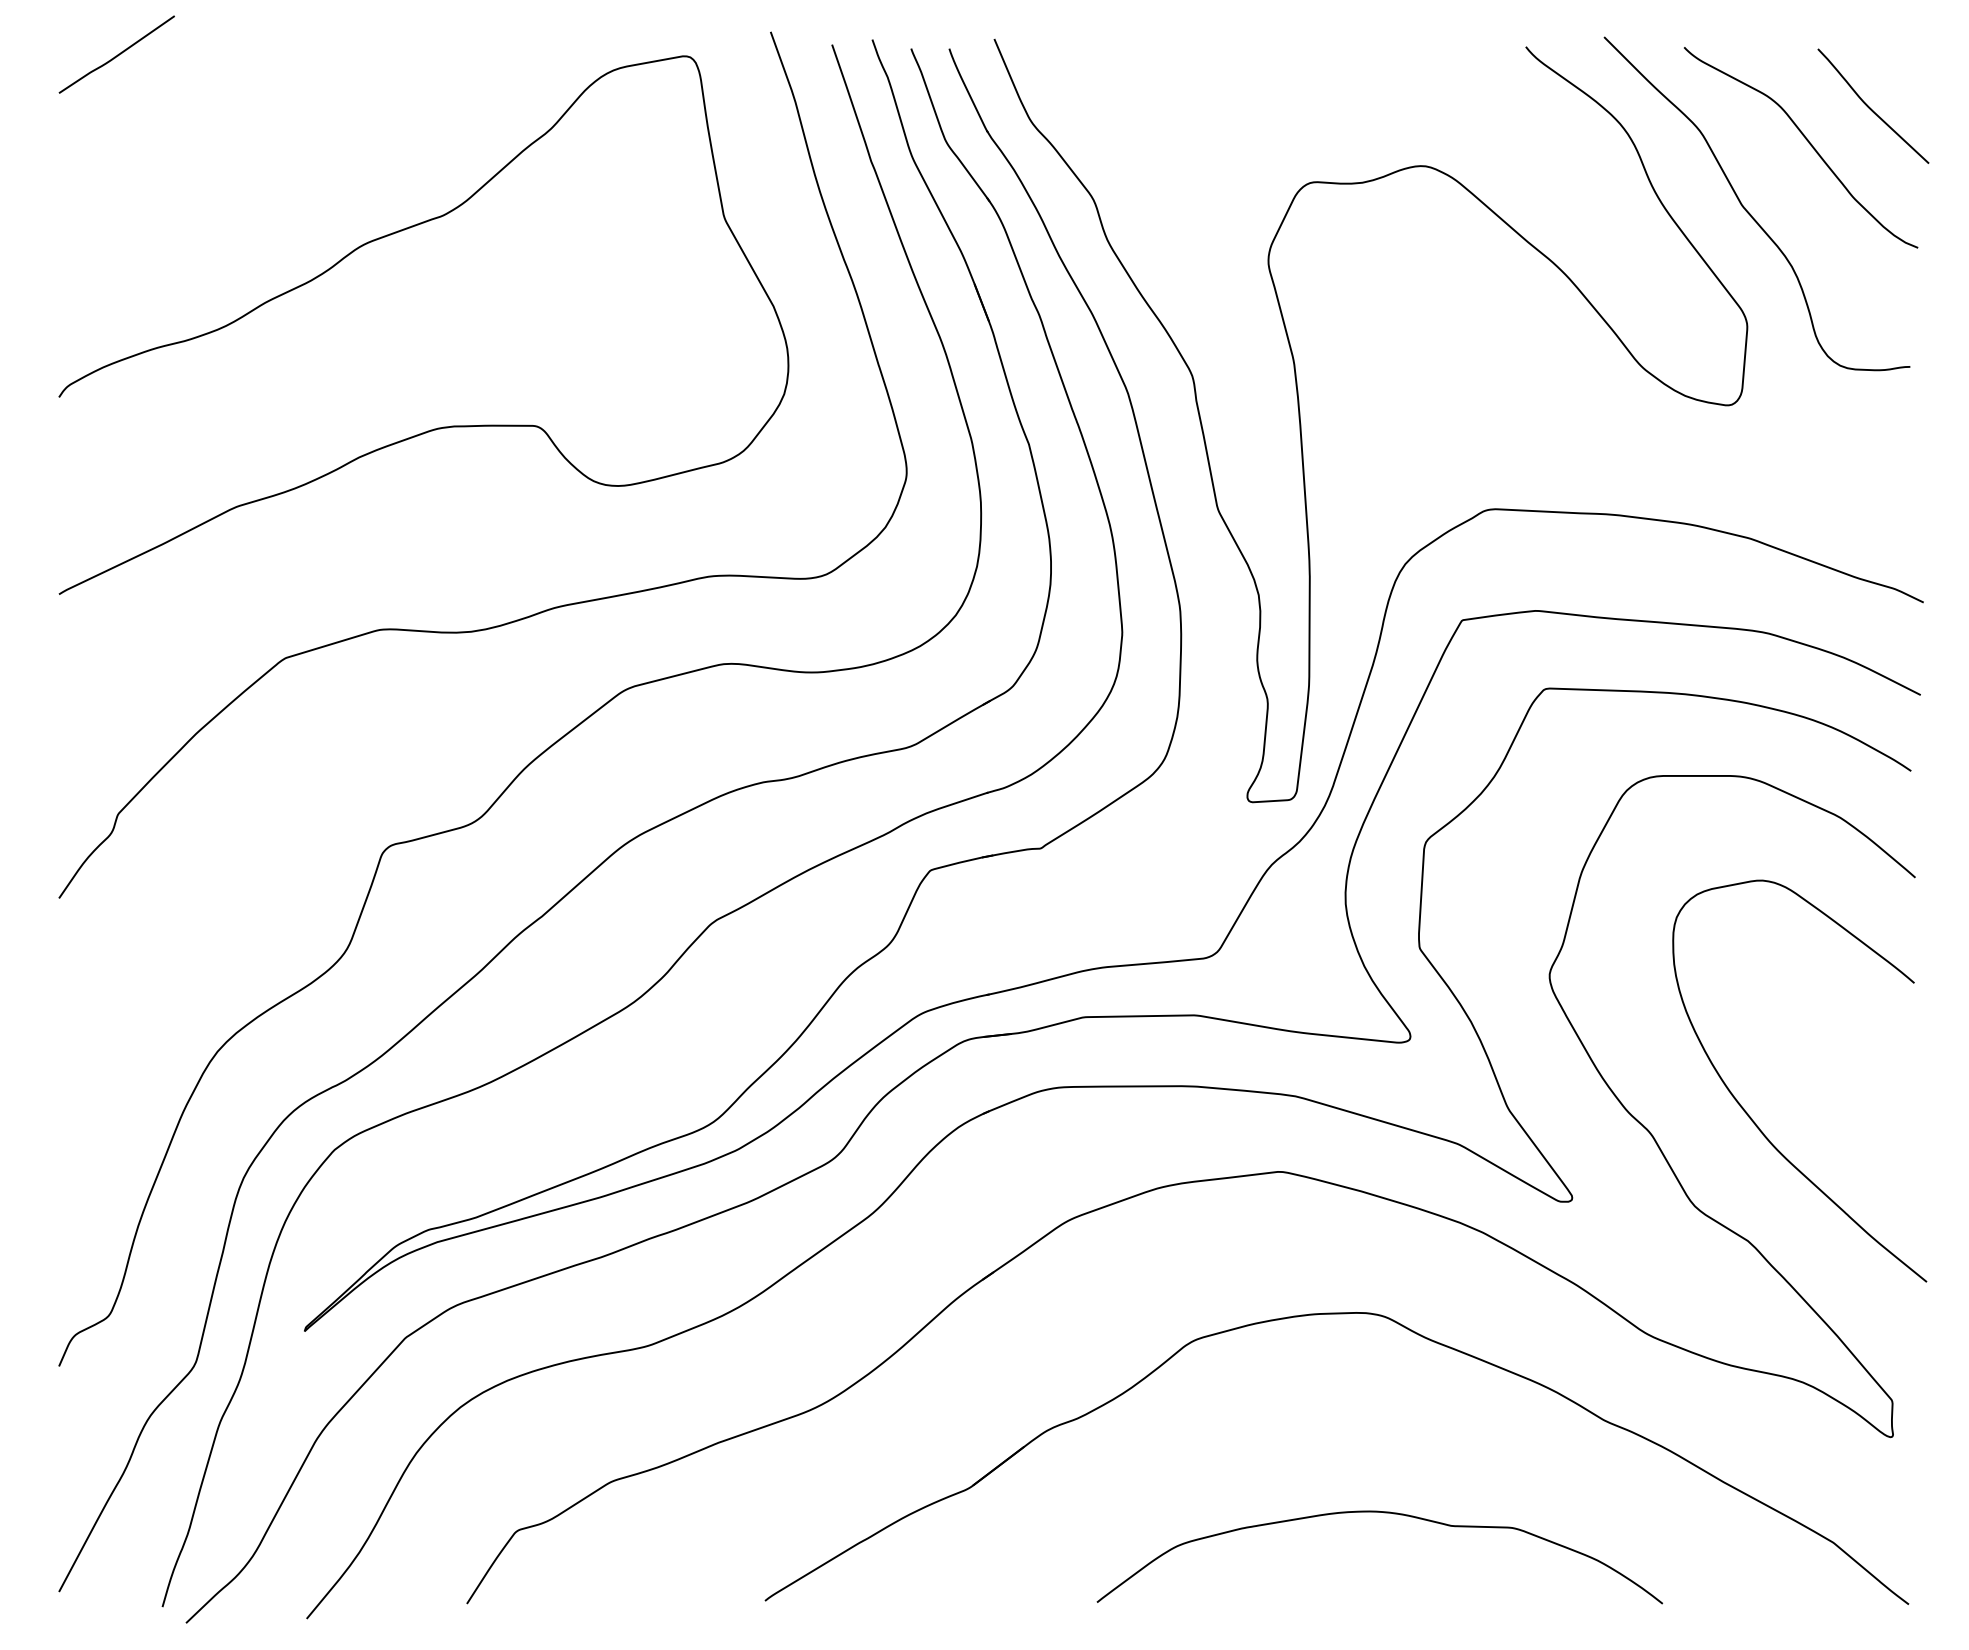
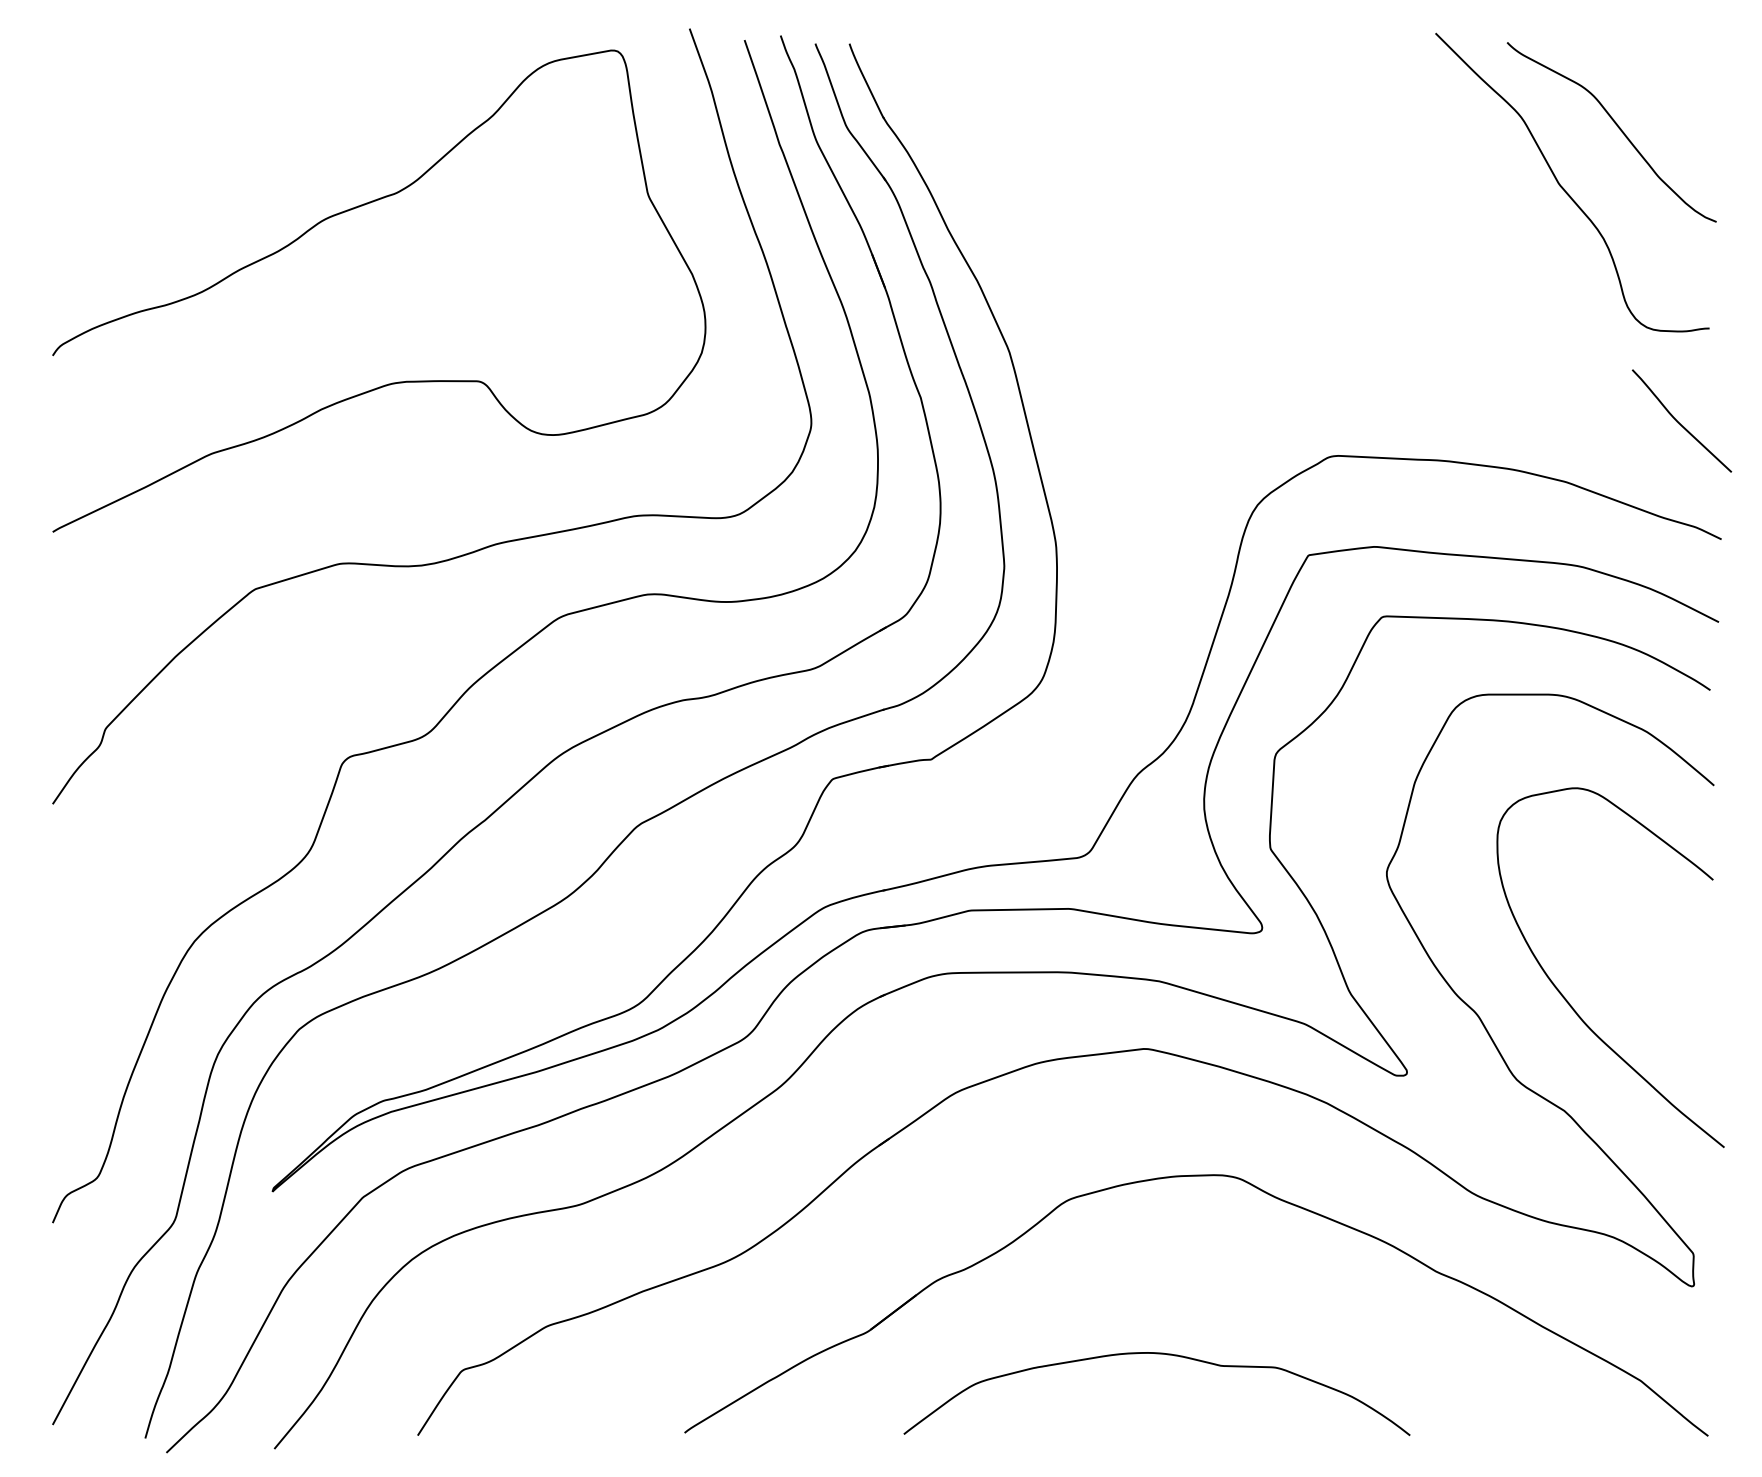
curve: (117, 54) -> (105, 48), removed
curve: (1870, 107) -> (1679, 422), moved
curve: (1301, 423) -> (1164, 379), removed
curve: (1384, 1513) -> (1161, 1354), moved

